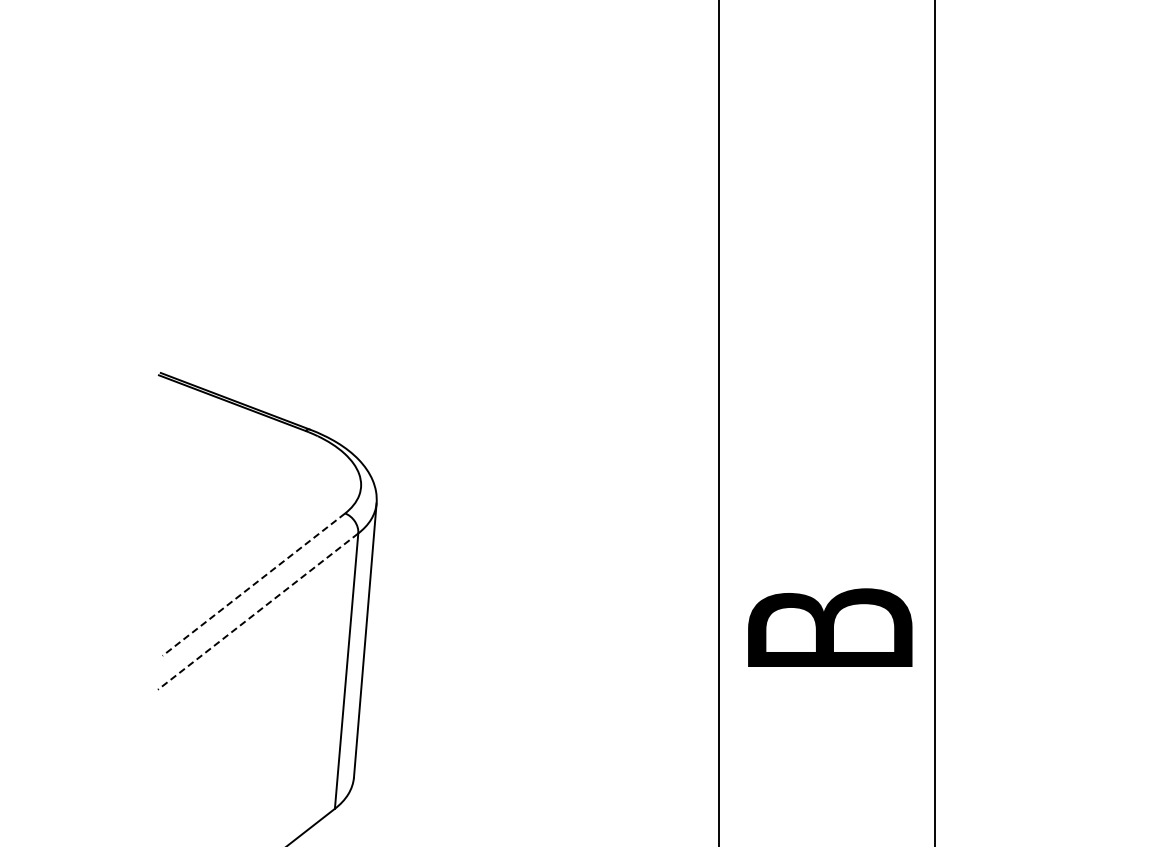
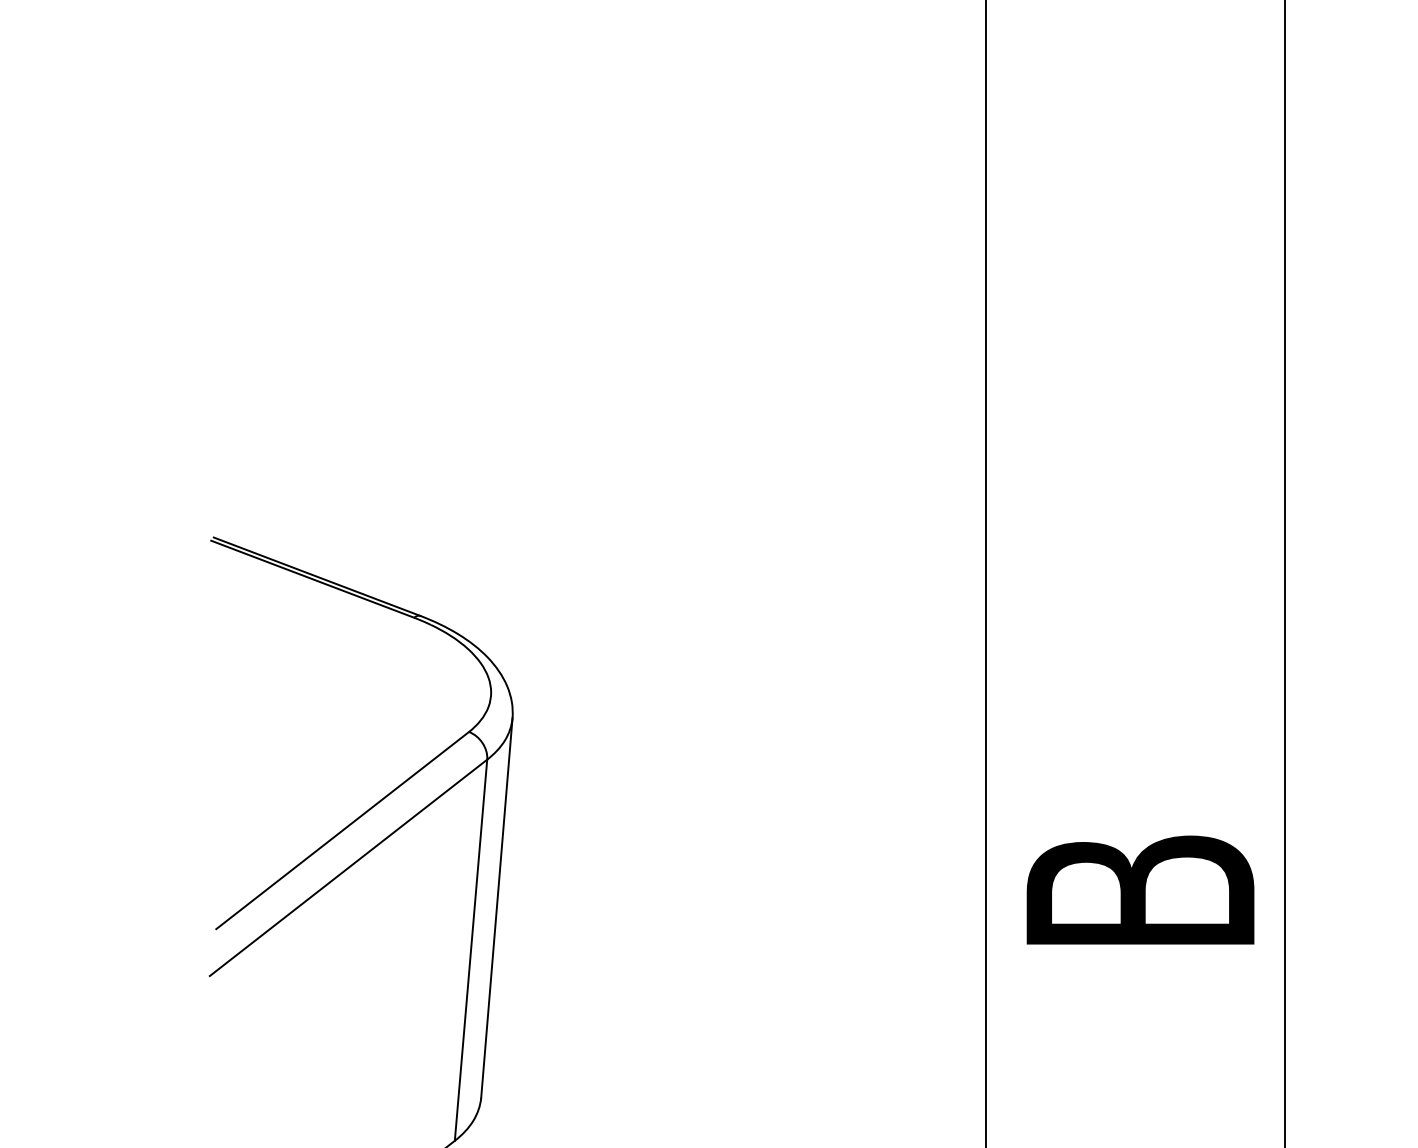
line: (253, 584) -> (342, 830), dashed -> solid
line: (257, 611) -> (347, 867), dashed -> solid

